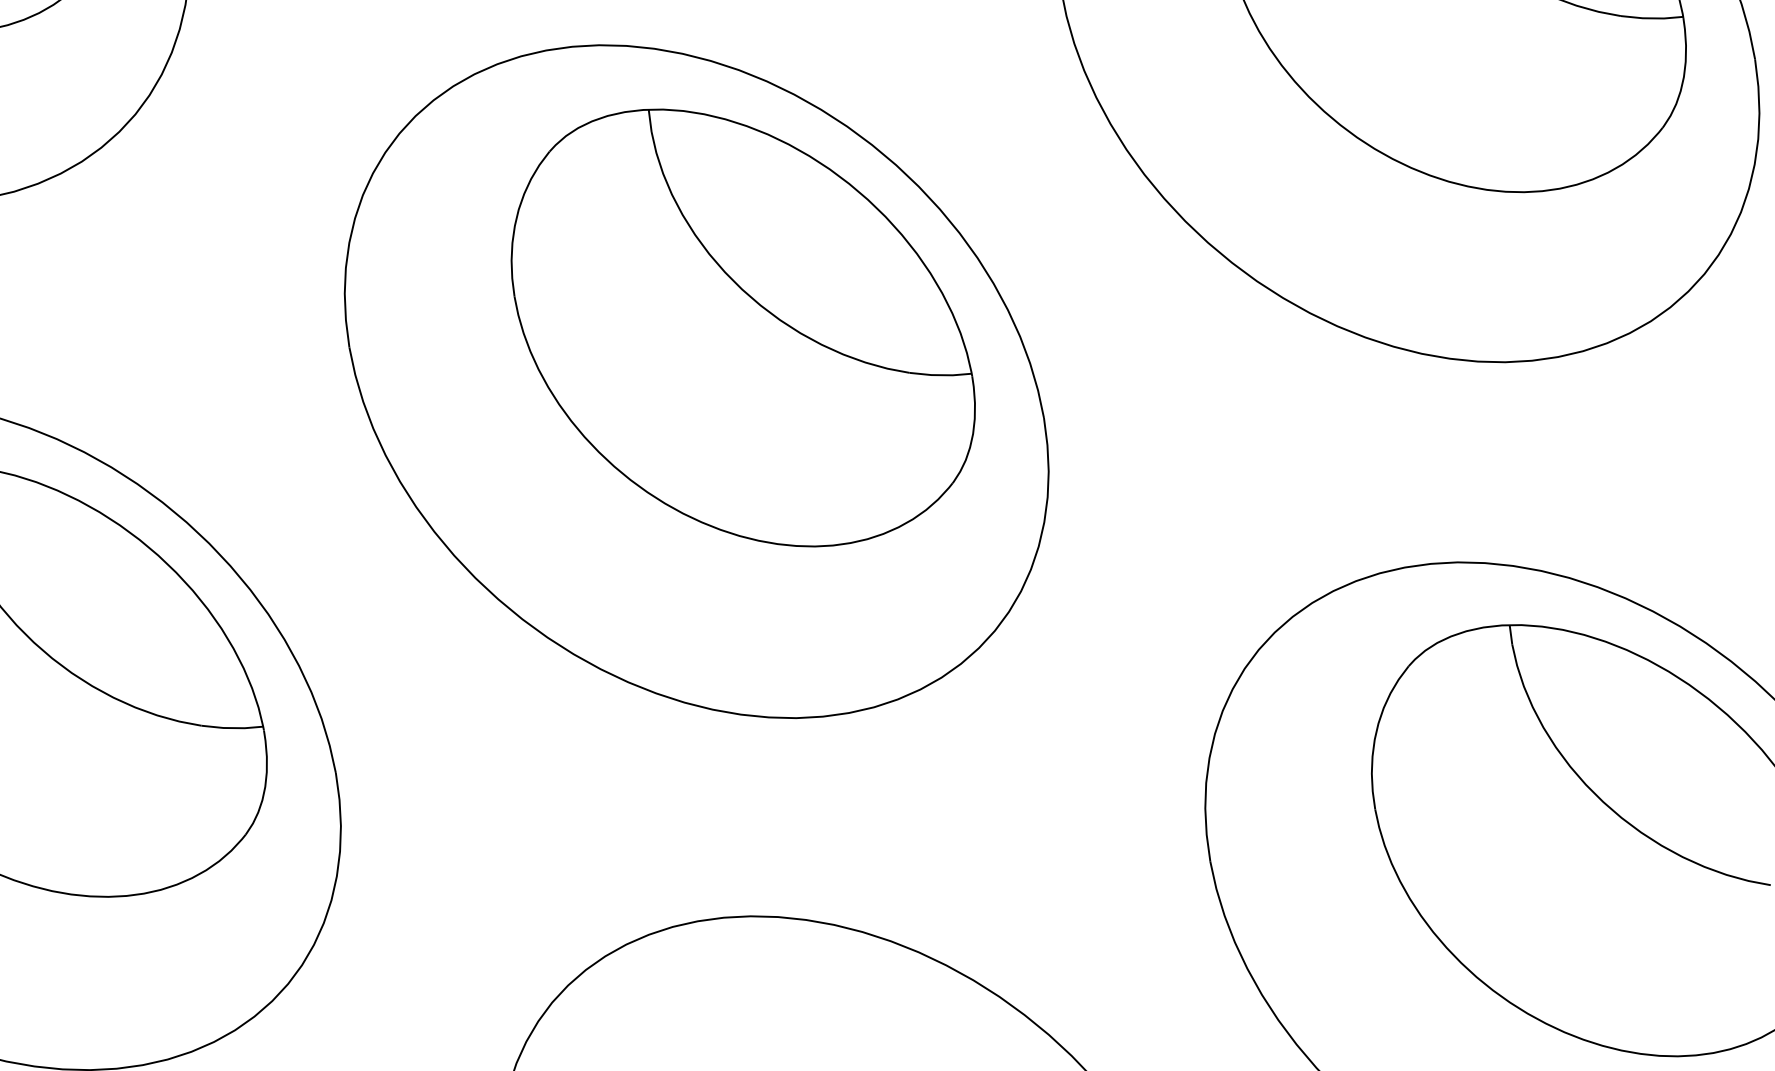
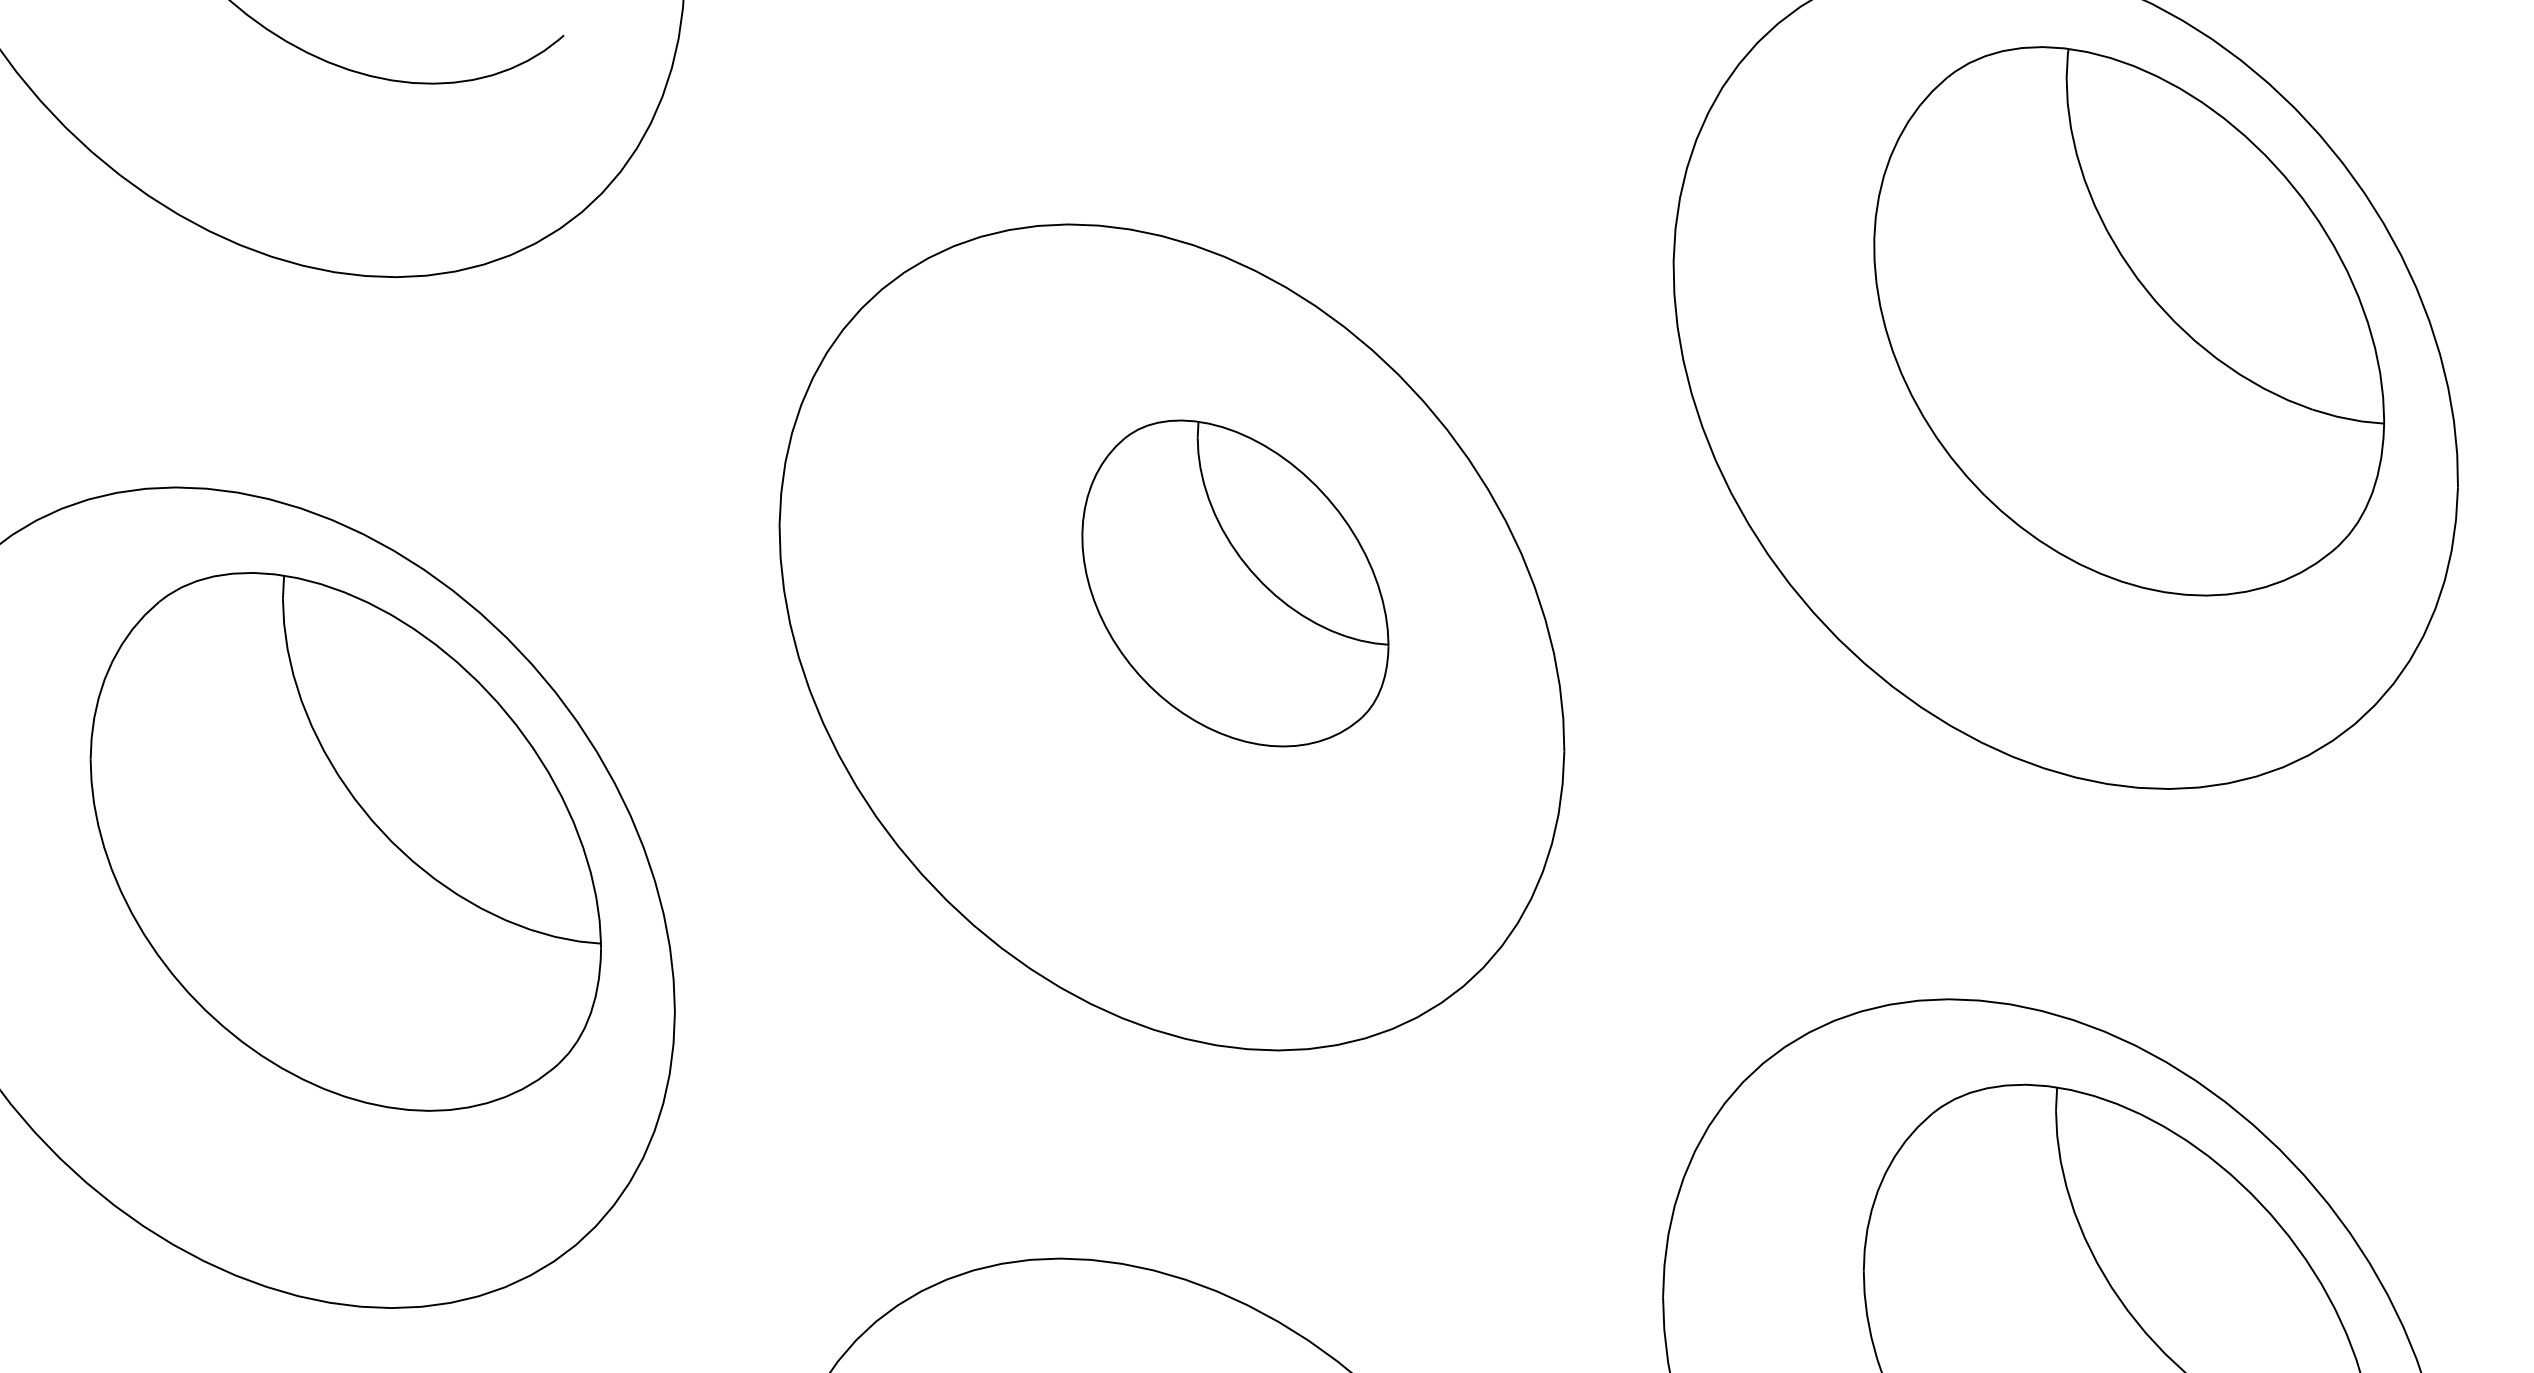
part: (741, 326) -> (1235, 583), size x0.6

